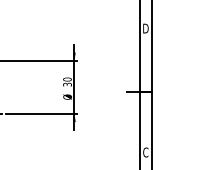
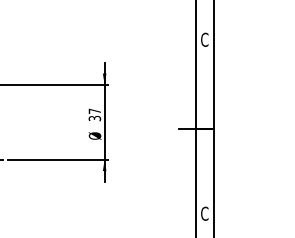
text: (145, 28) -> (204, 39), D -> C
text: (67, 79) -> (94, 111), 30 -> 37

